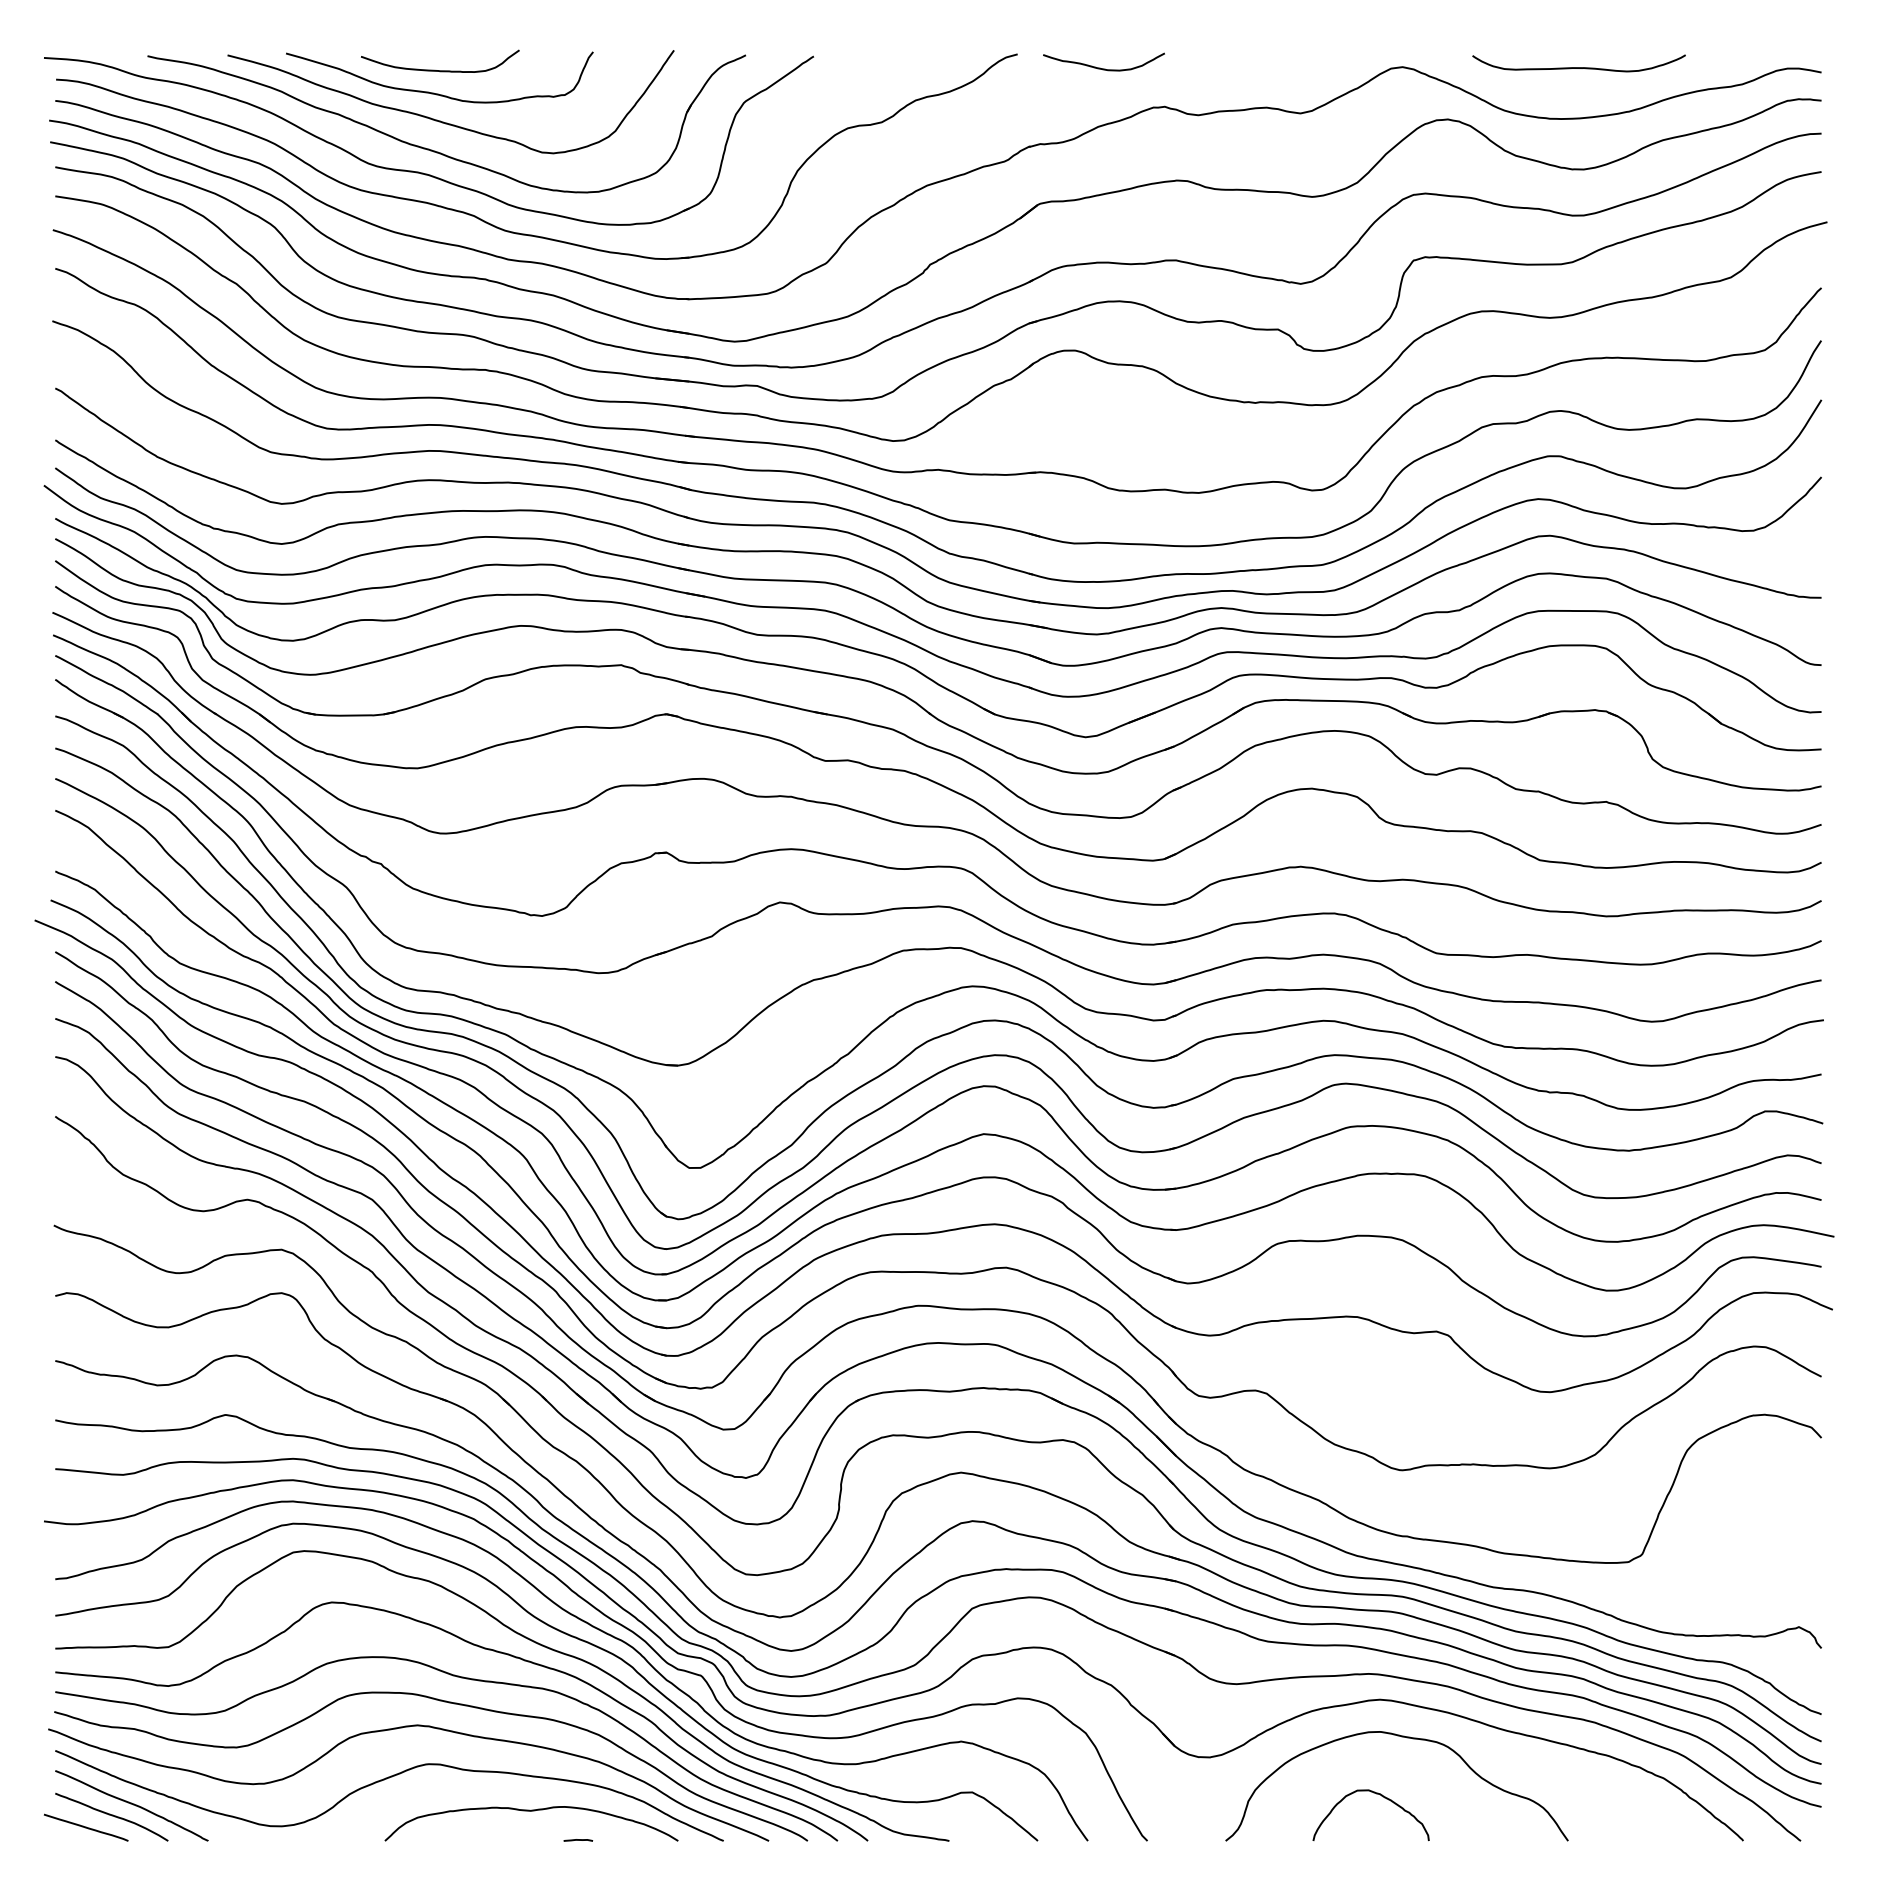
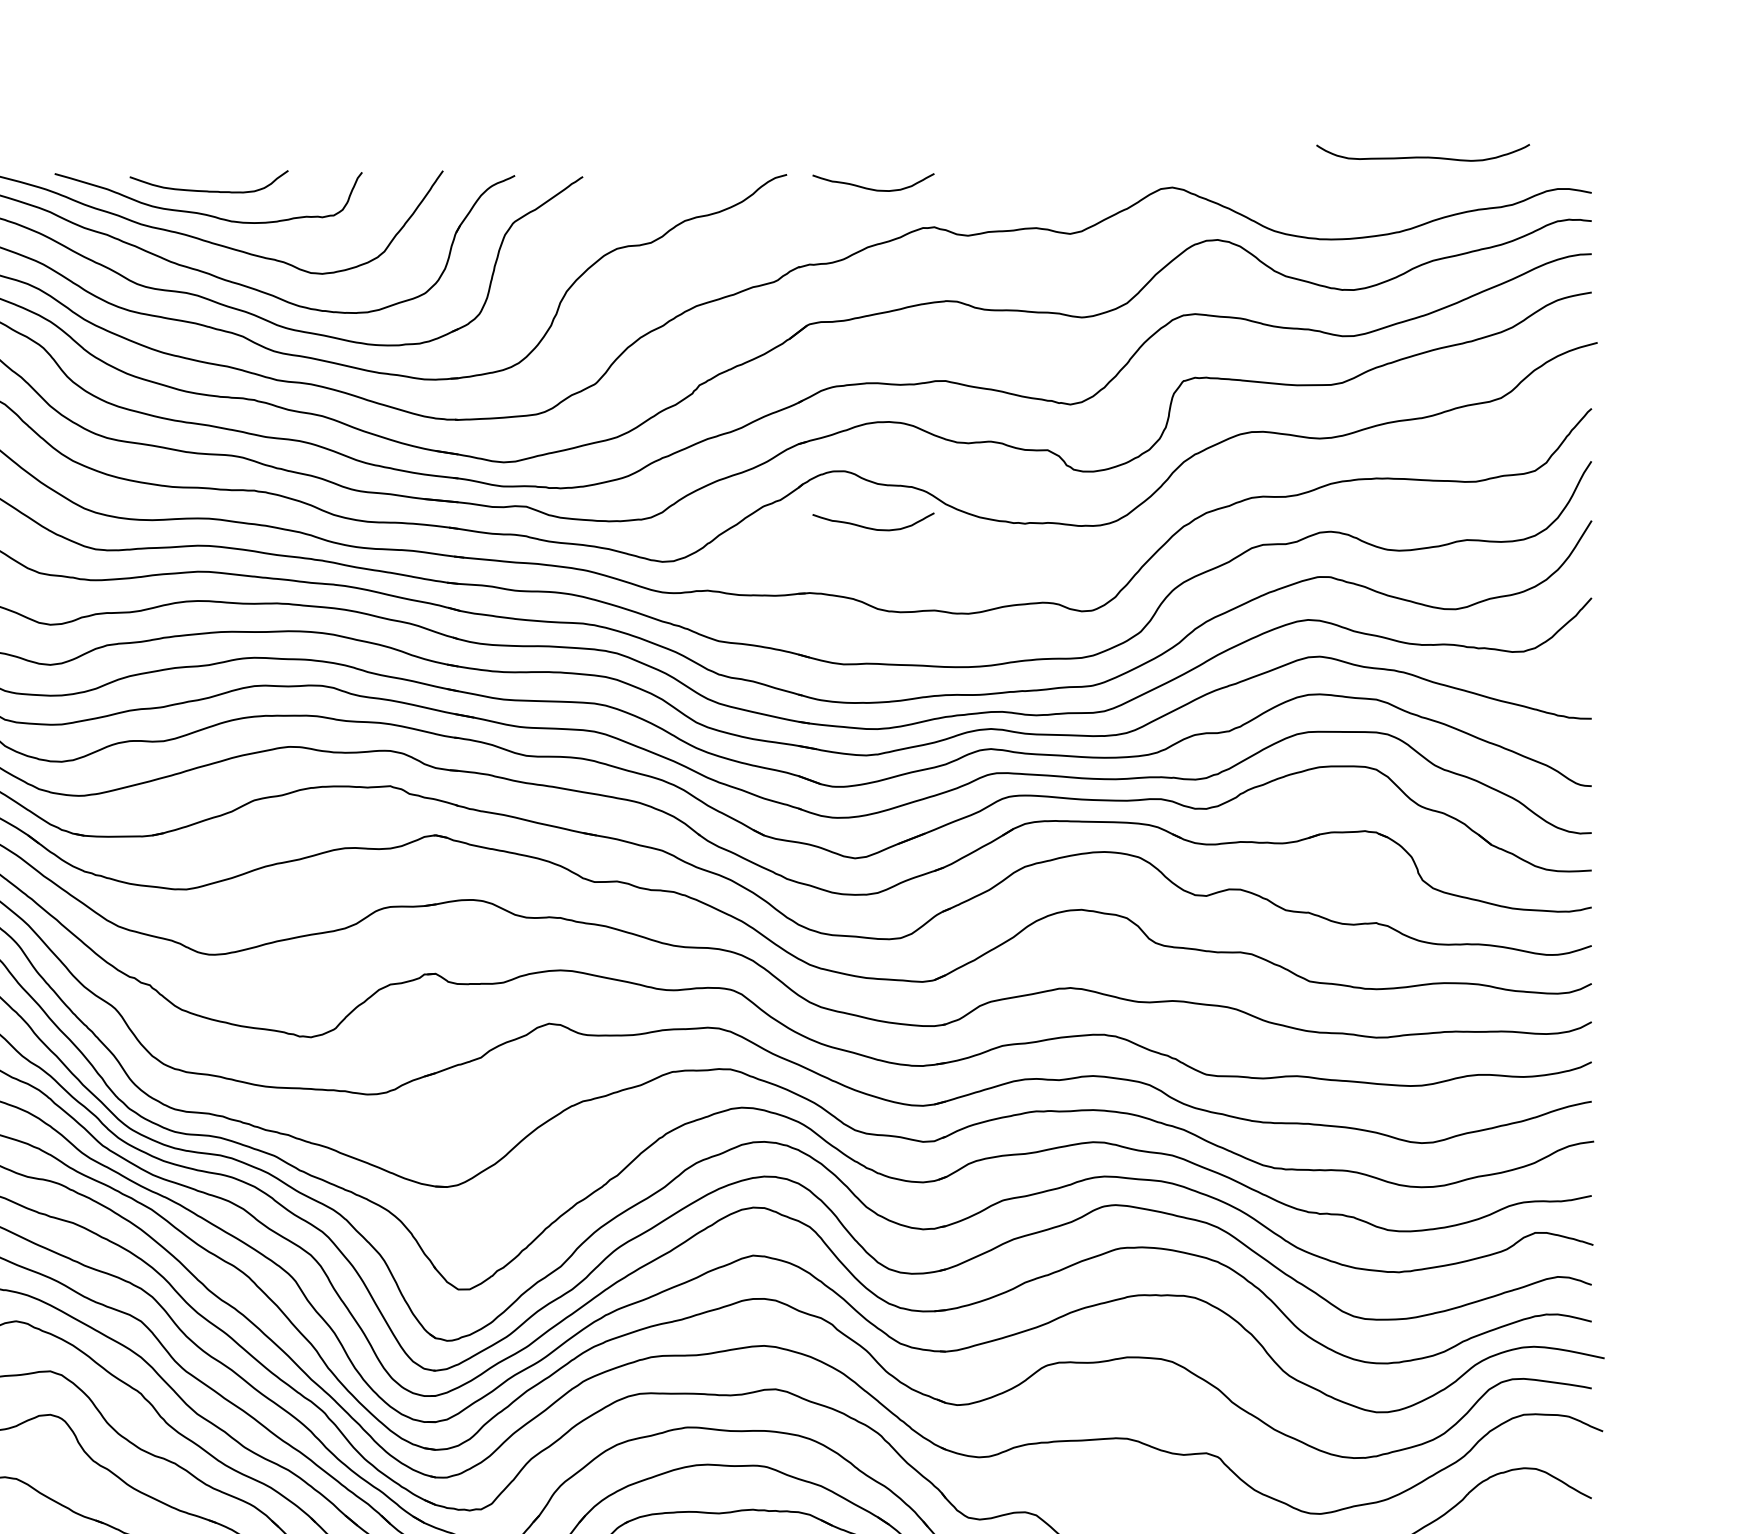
curve: (1578, 67) -> (1422, 156), moved
curve: (1100, 406) -> (869, 527), added

